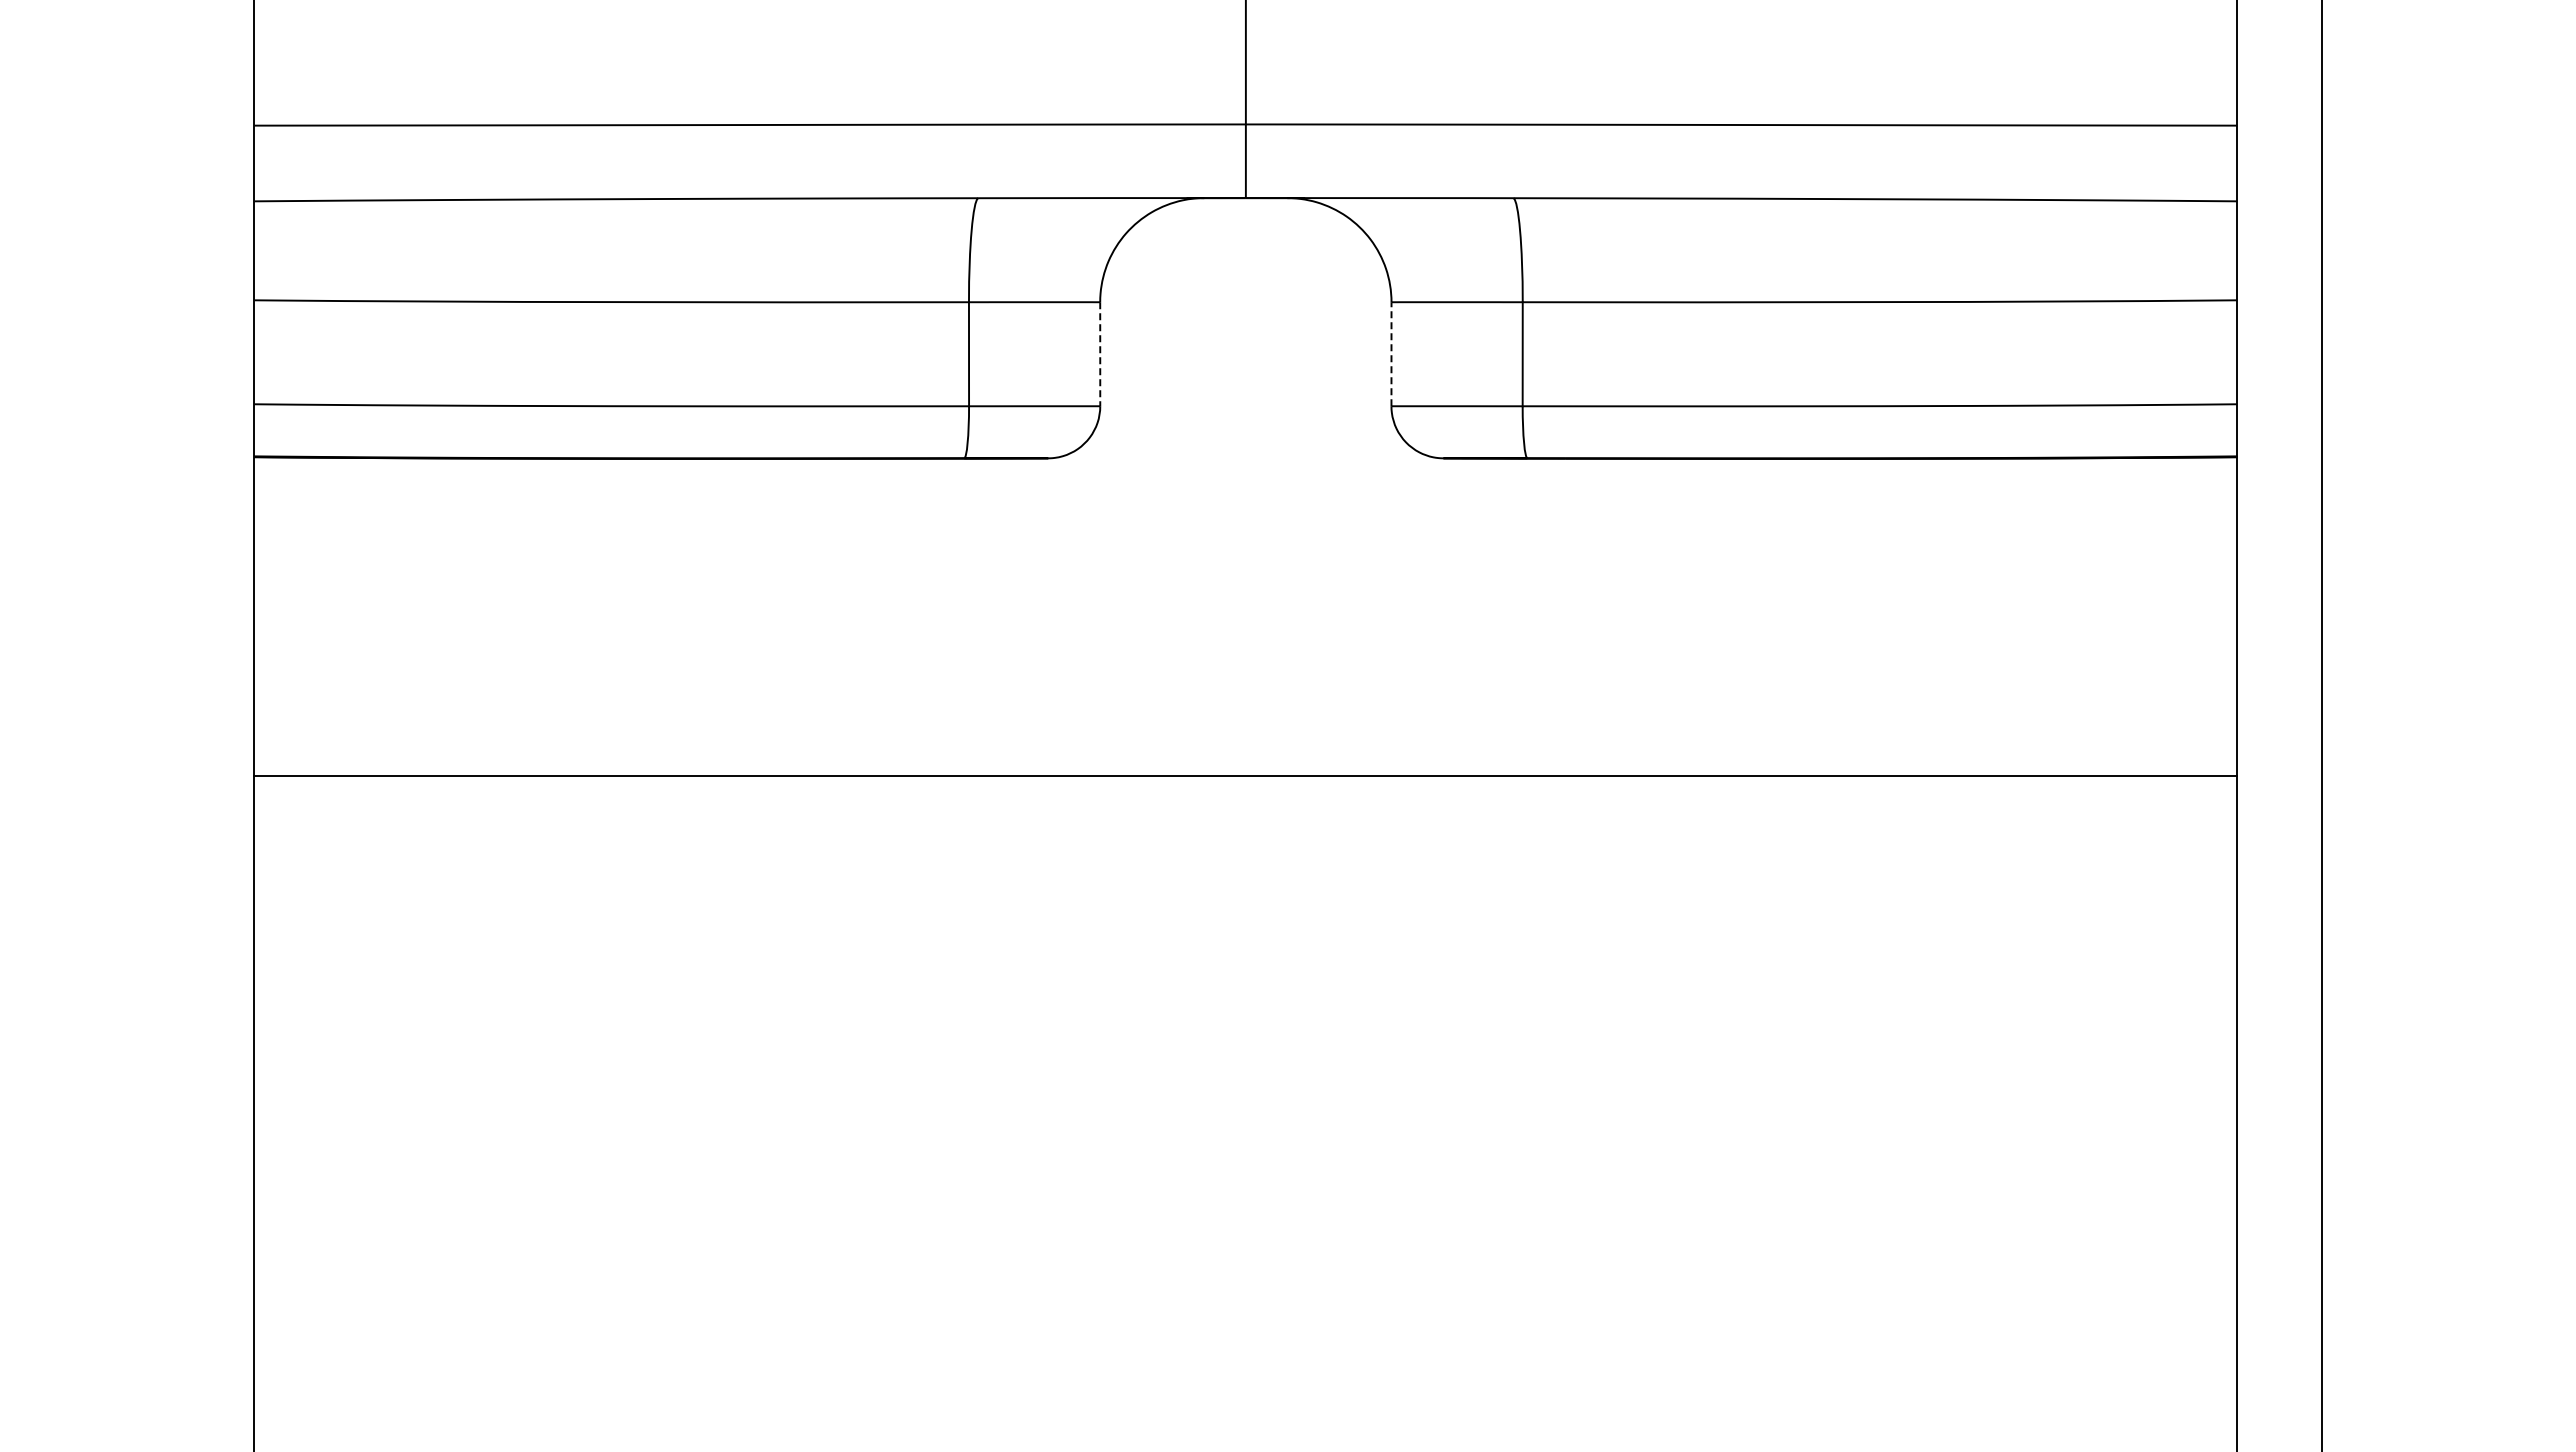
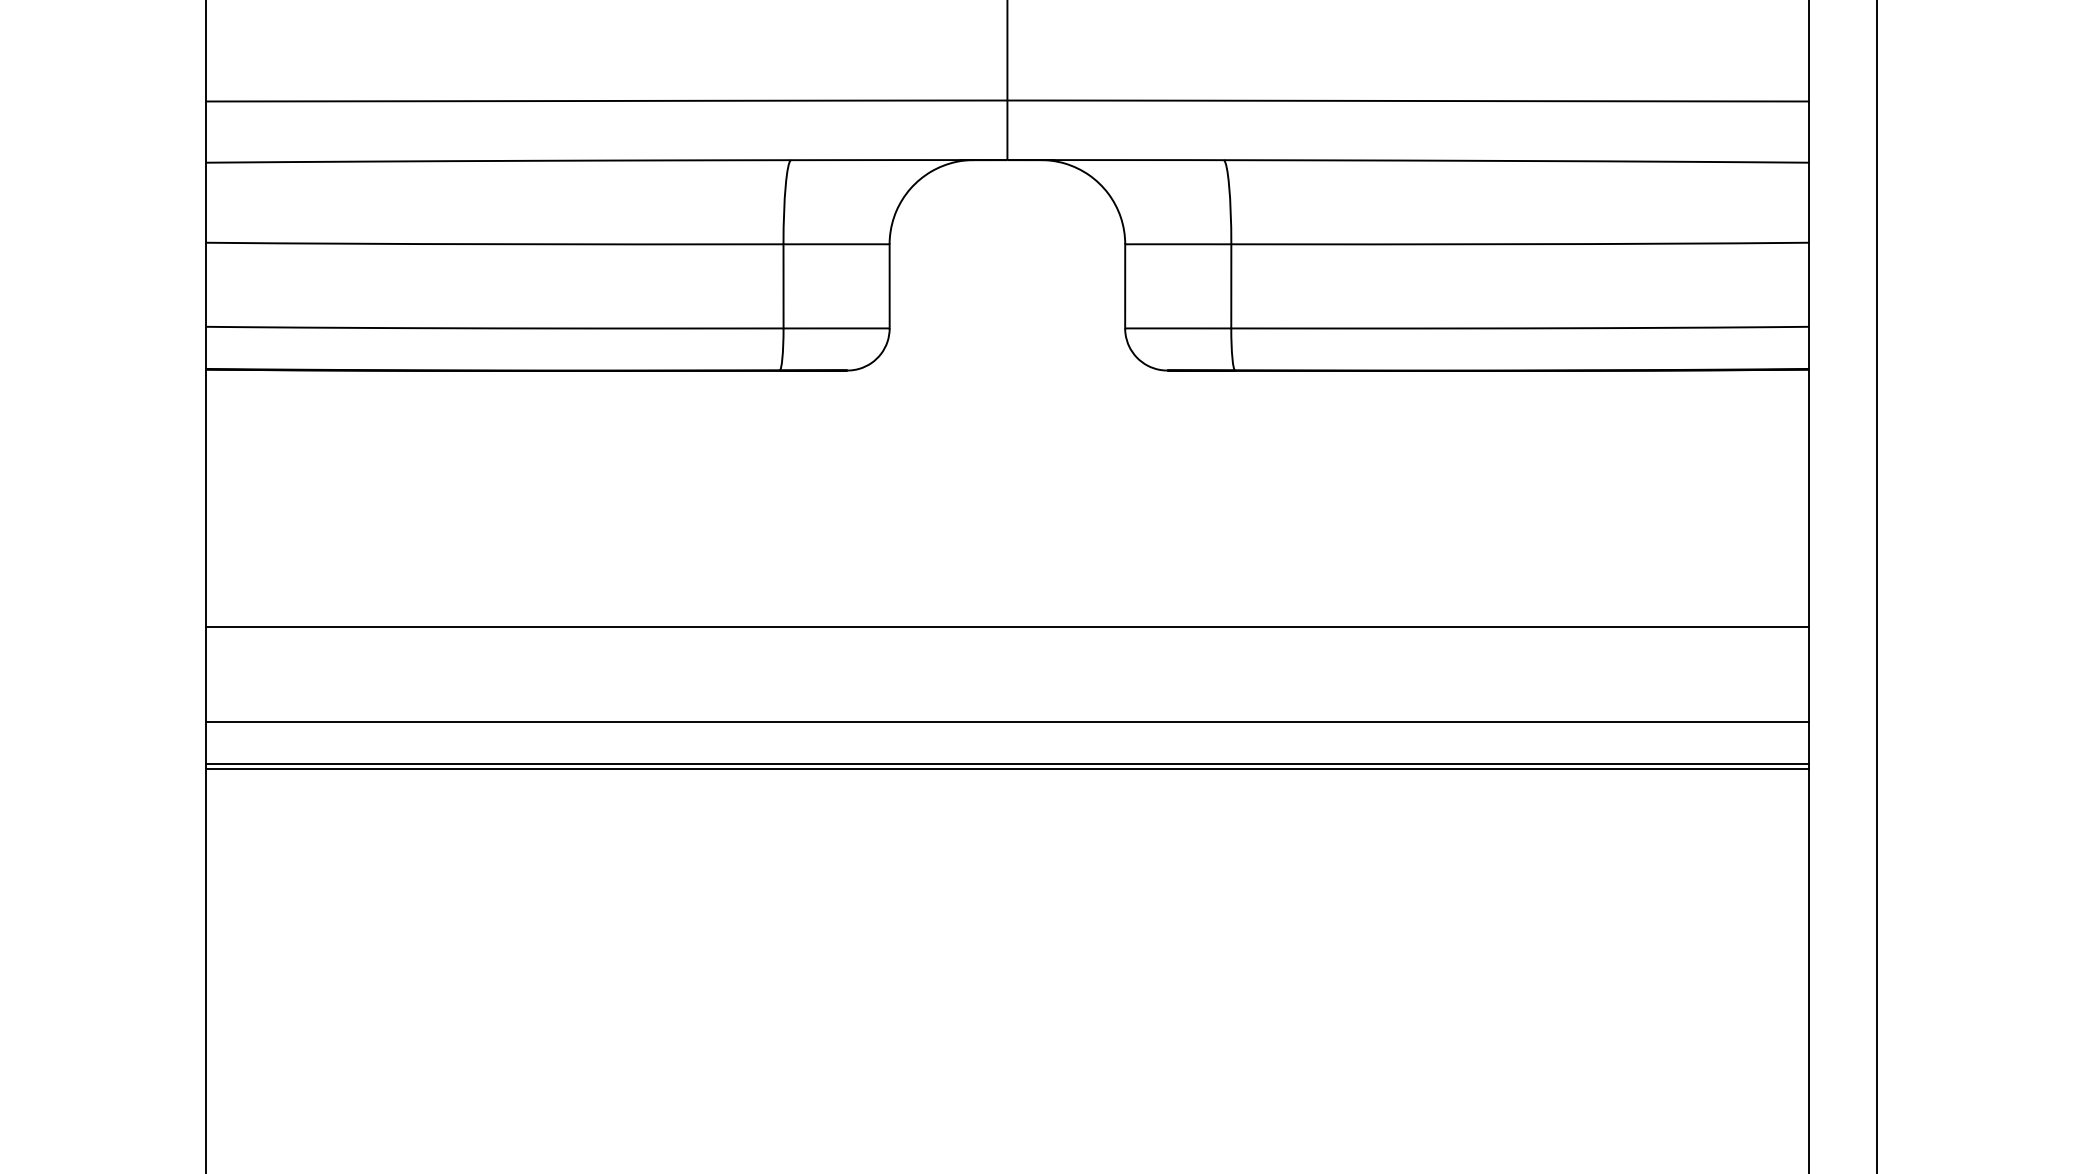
line: (1391, 353) -> (1125, 285), dashed -> solid
line: (1100, 354) -> (889, 286), dashed -> solid
line: (1245, 893) -> (1007, 722), added
line: (1245, 945) -> (1007, 764), added
line: (1245, 950) -> (1007, 768), added

